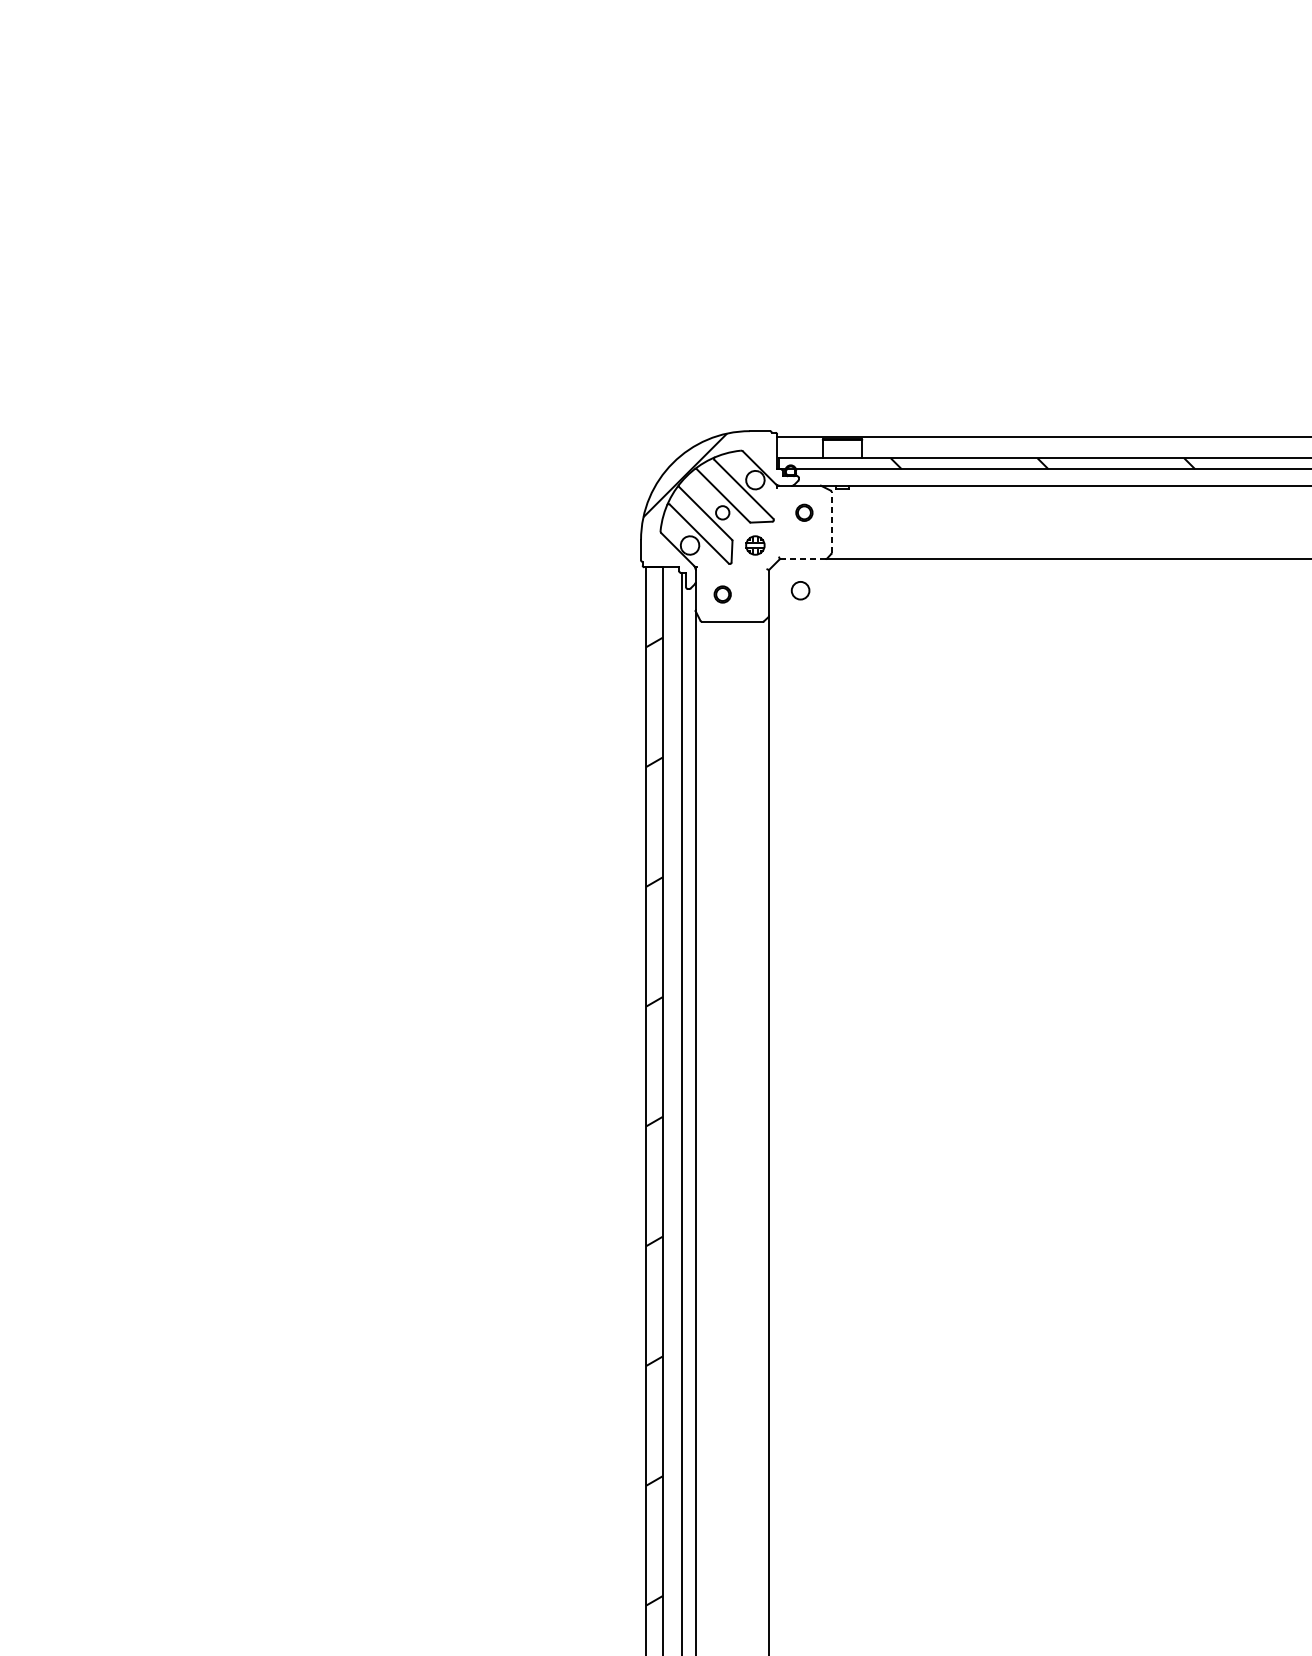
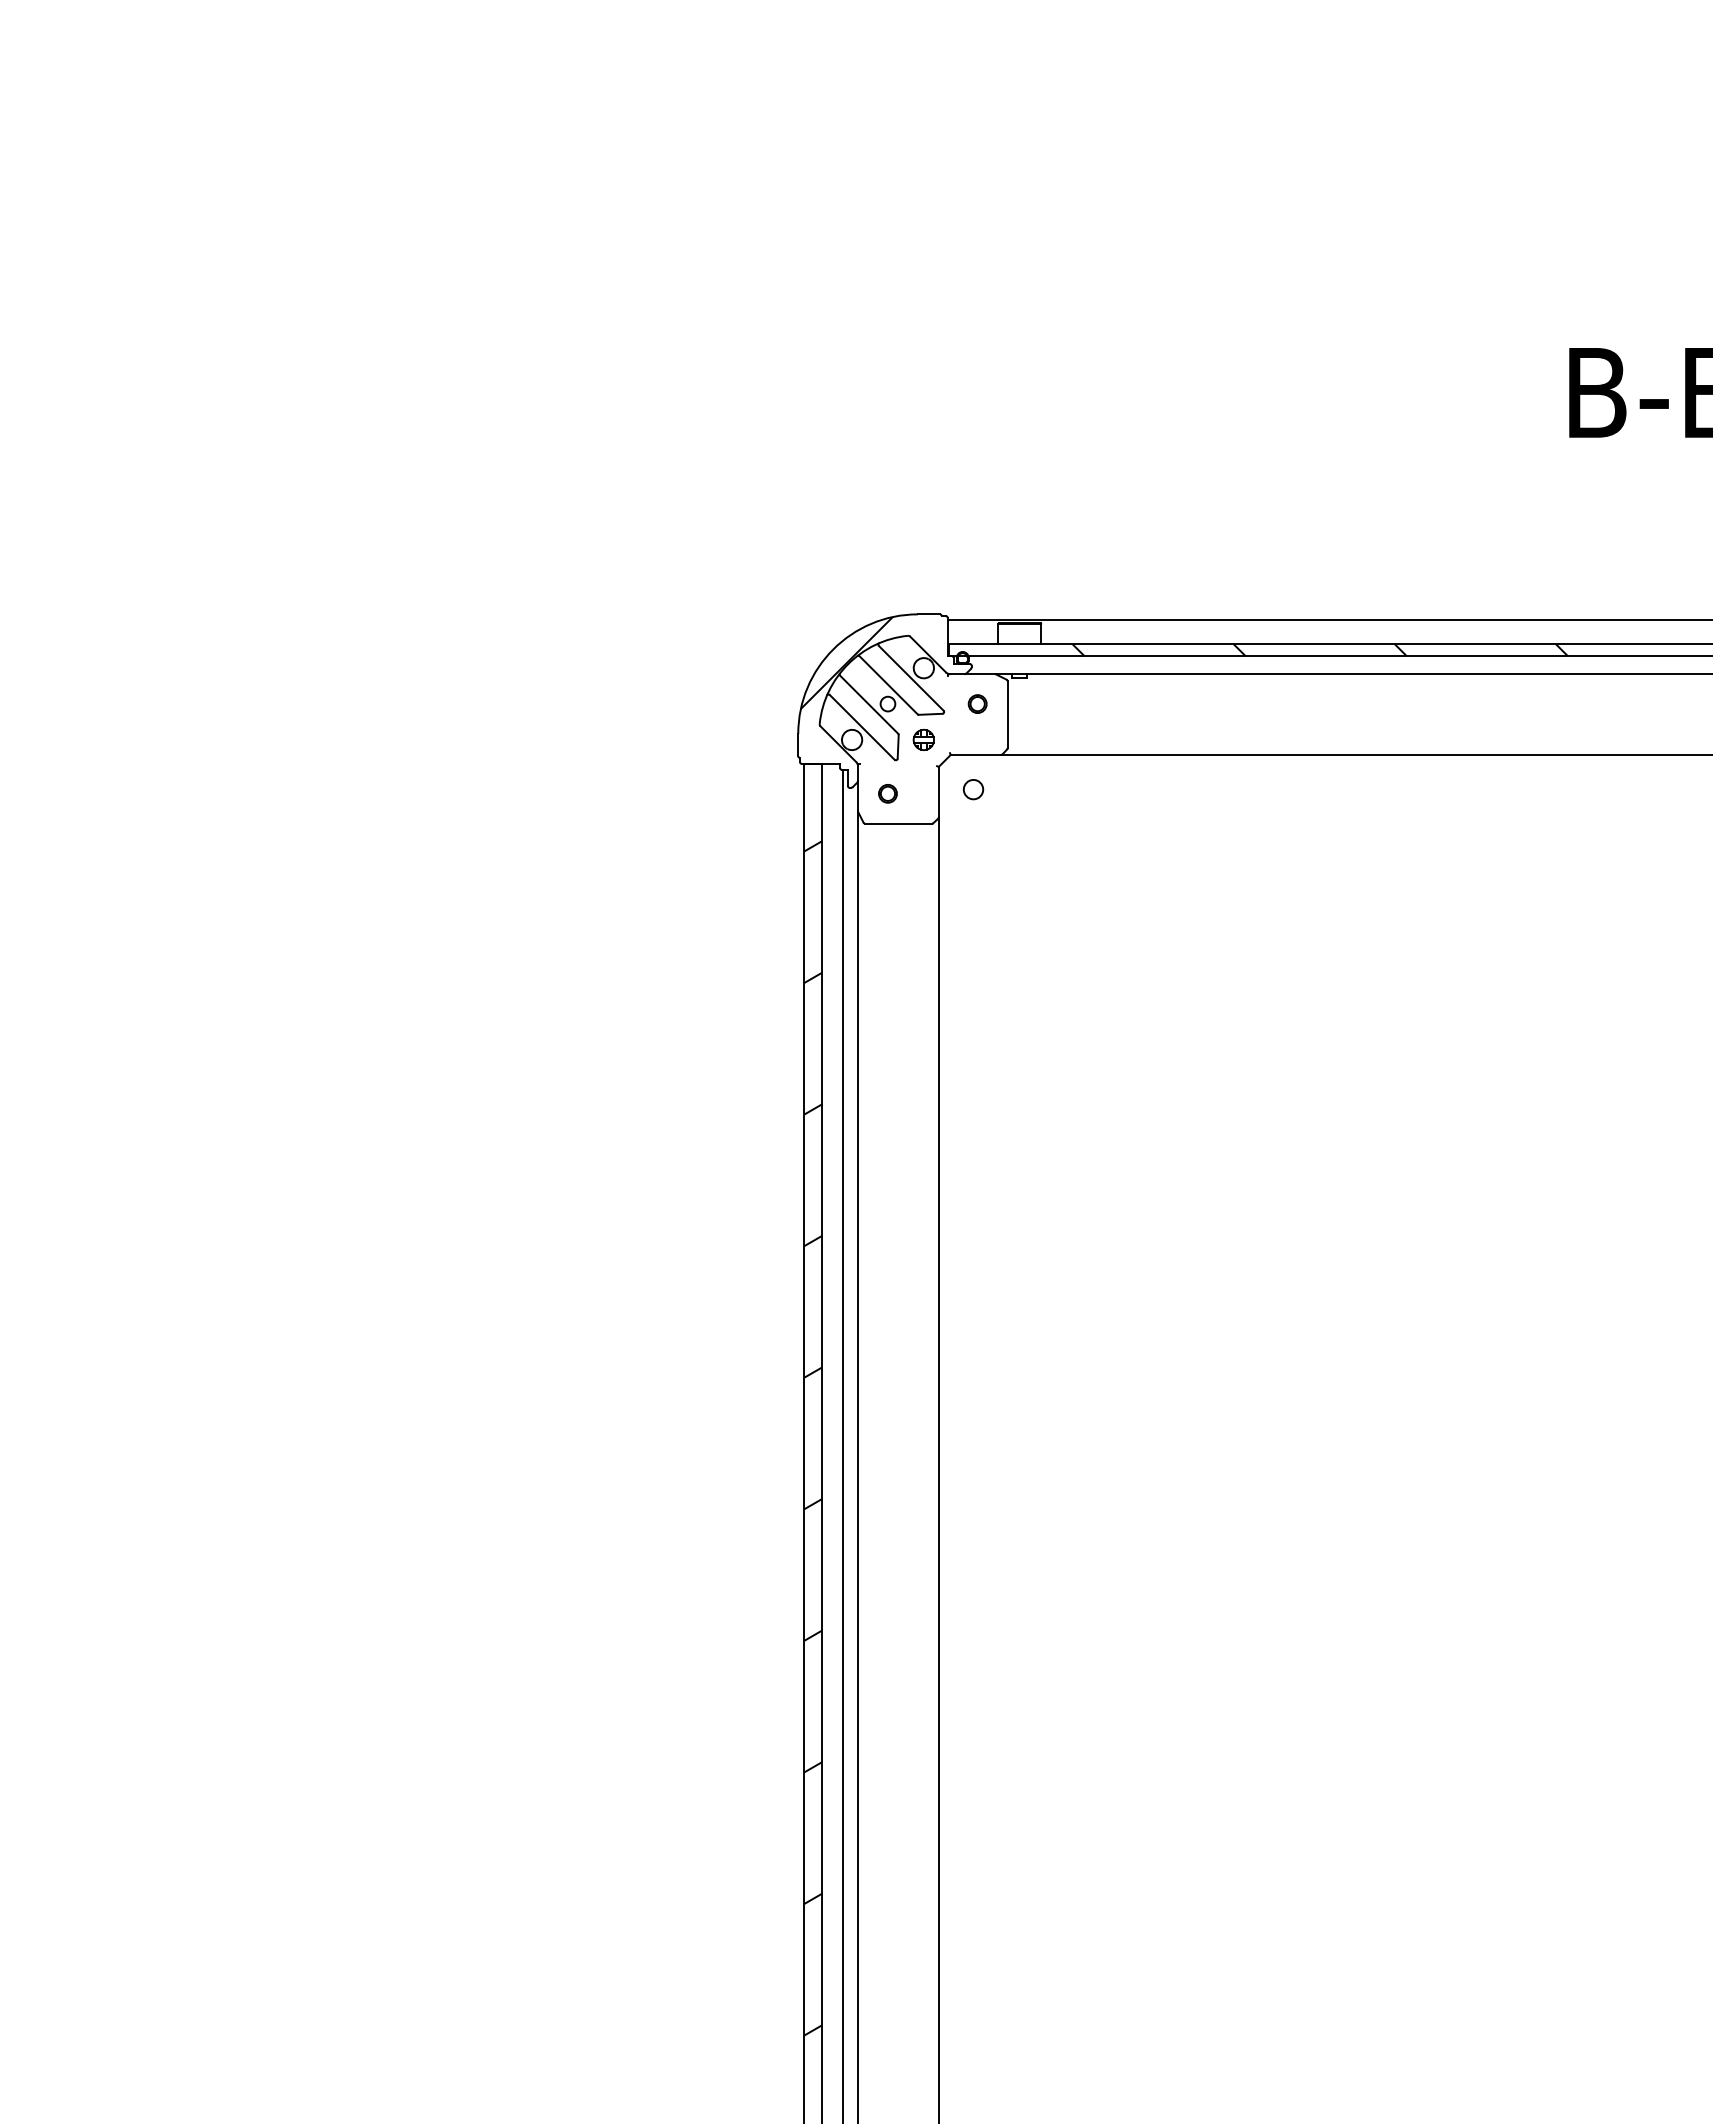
line: (831, 522) -> (1007, 714), dashed -> solid
line: (803, 558) -> (976, 754), dashed -> solid

